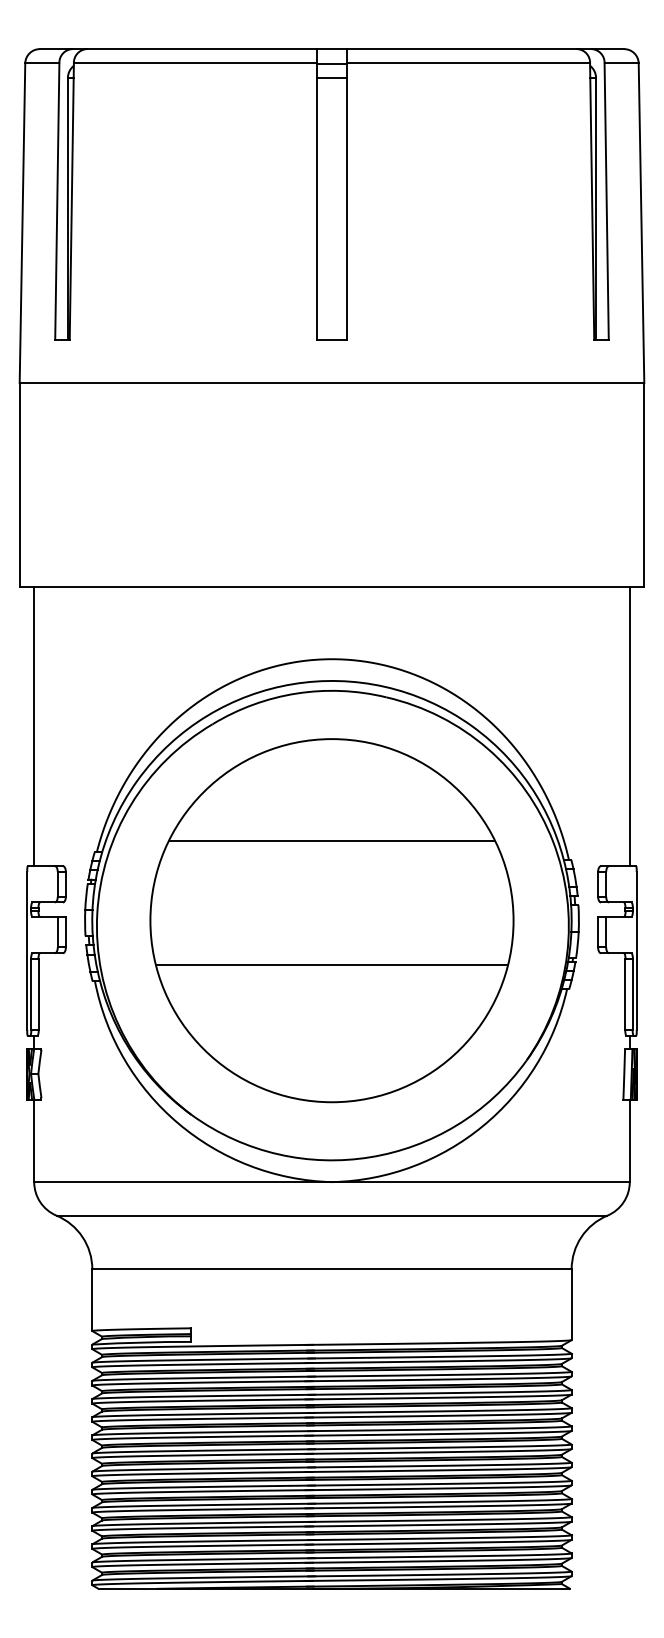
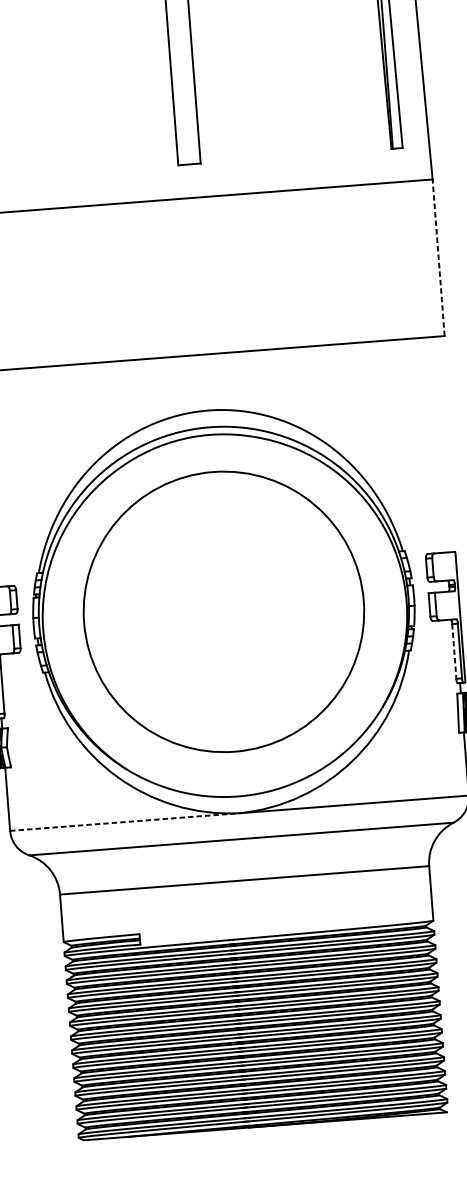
line: (644, 484) -> (438, 257), solid -> dashed
line: (629, 726) -> (441, 444), removed
line: (331, 840) -> (218, 550), removed
line: (331, 965) -> (226, 646), removed
line: (625, 994) -> (454, 651), solid -> dashed
line: (183, 1182) -> (125, 822), solid -> dashed

